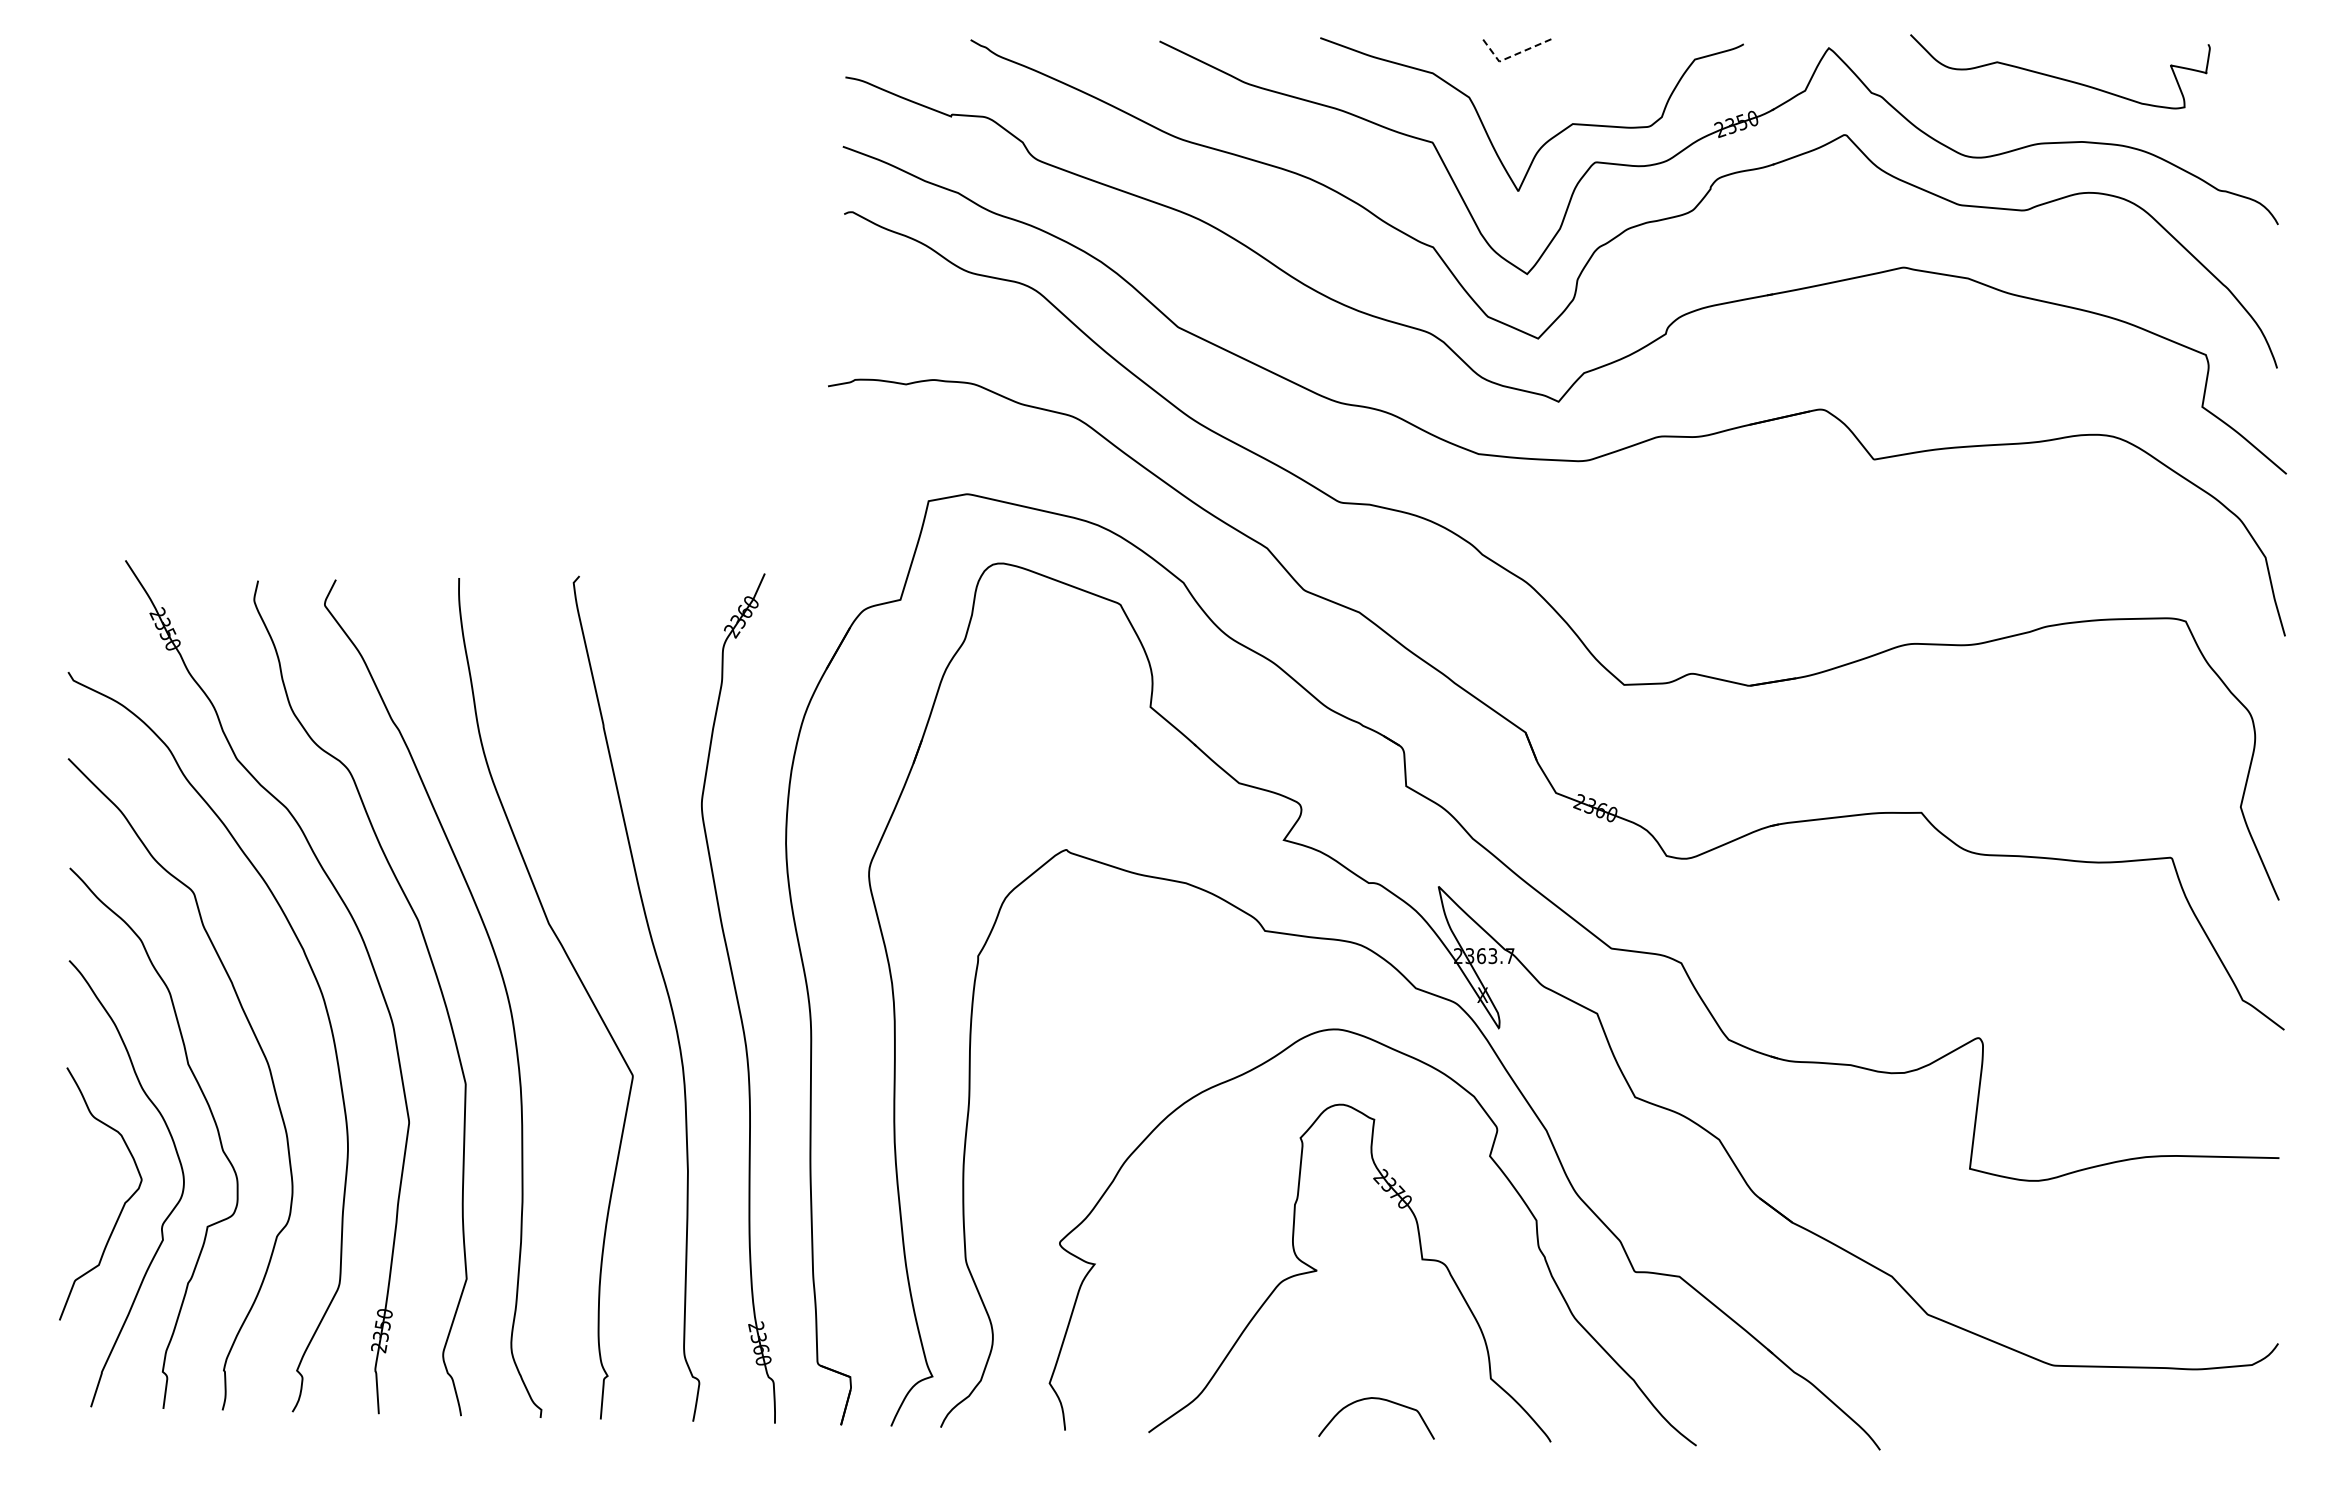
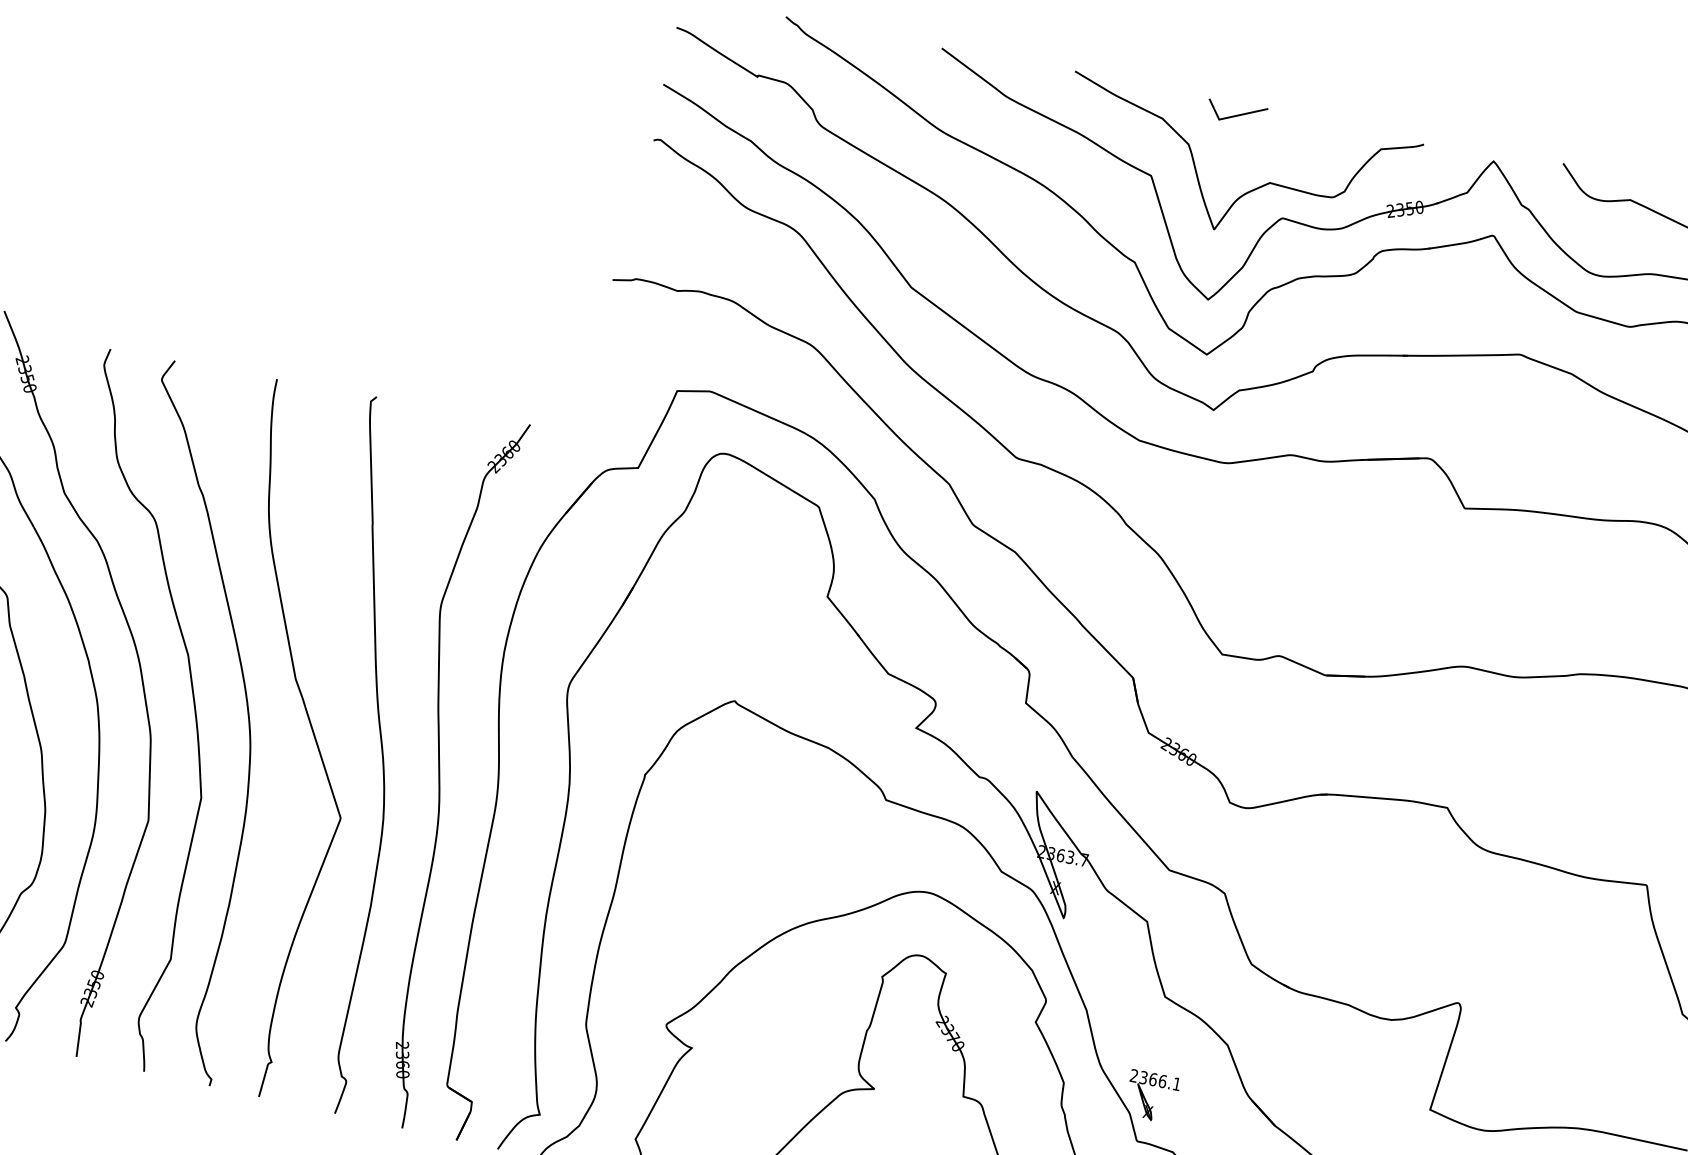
line: (1513, 55) -> (1231, 116), dashed -> solid
part: (1636, 1221) -> (1146, 1099), added

